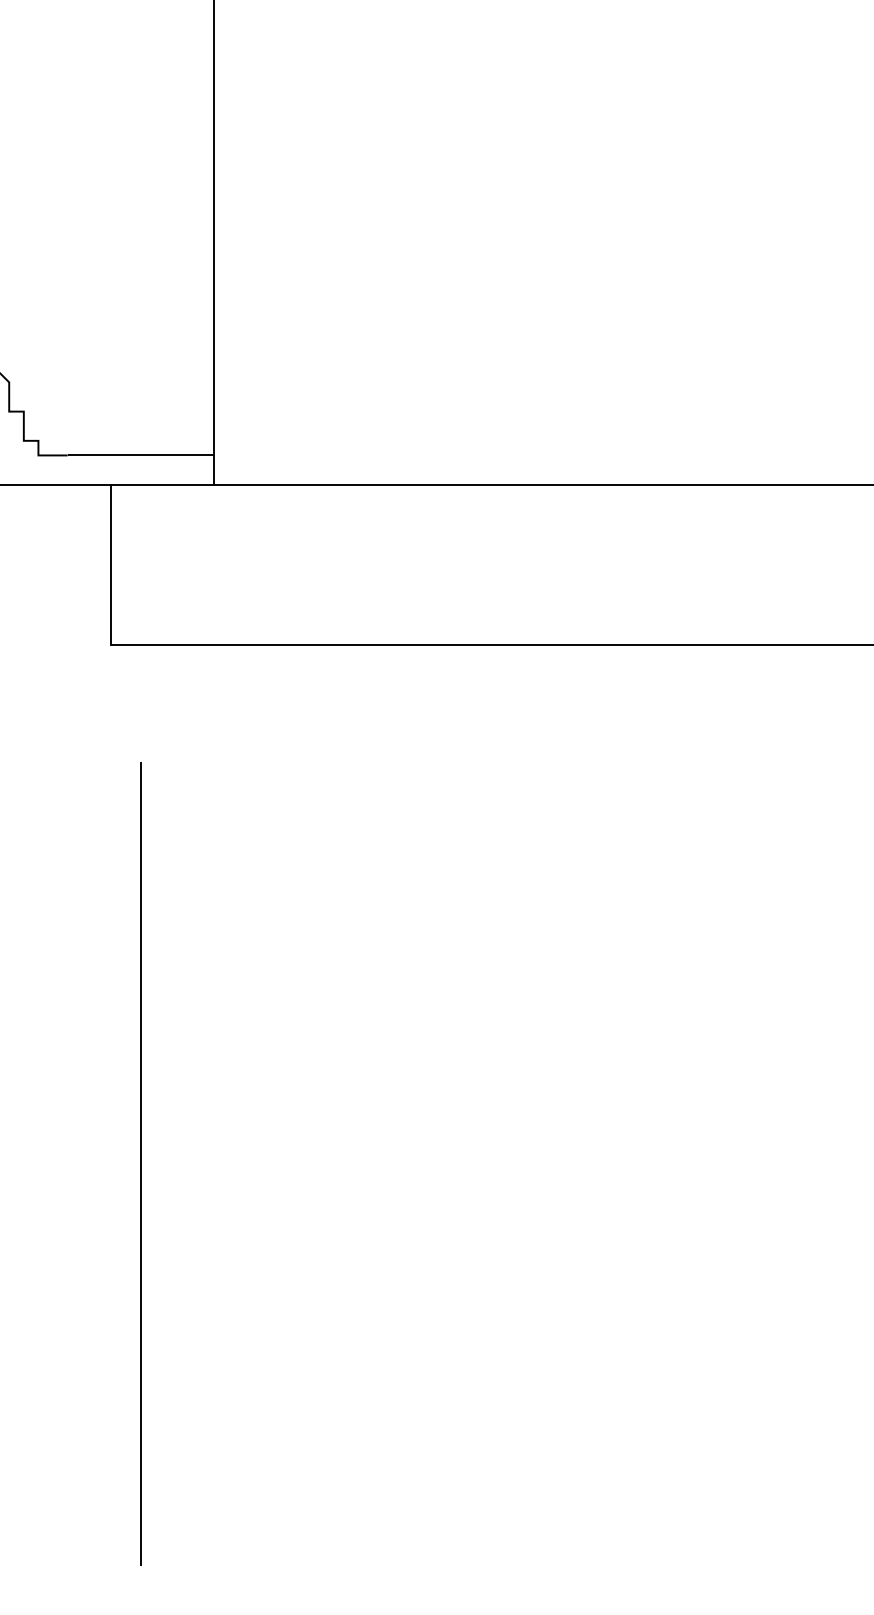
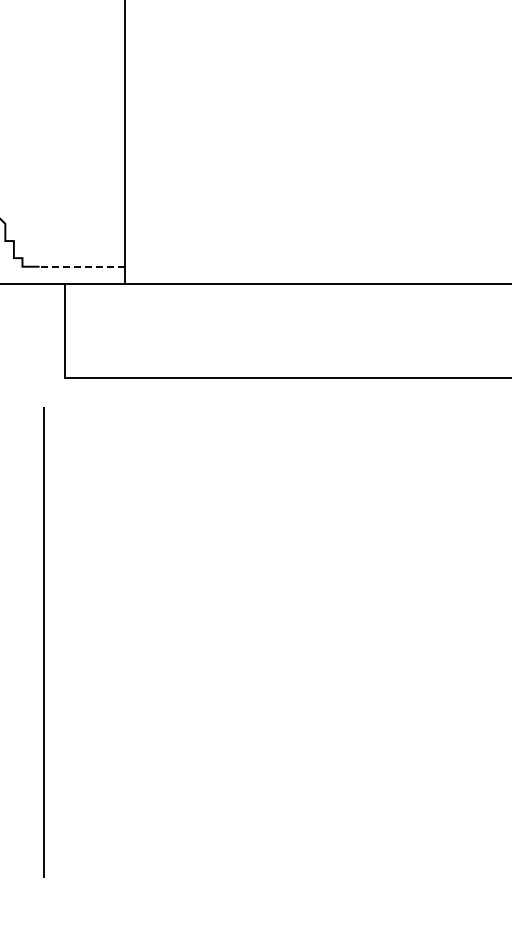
line: (140, 455) -> (82, 266), solid -> dashed
line: (139, 1163) -> (43, 642), moved

